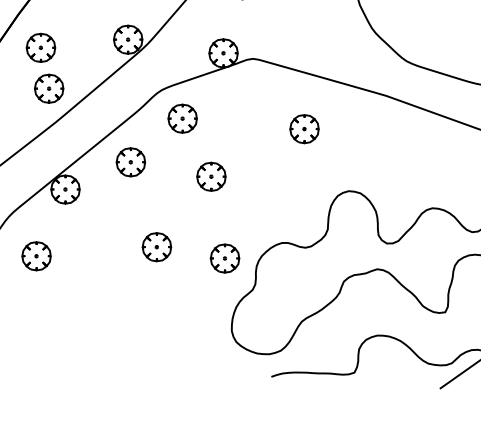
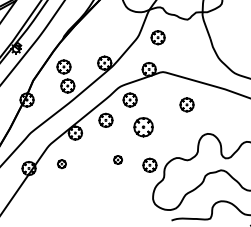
part: (211, 175) -> (143, 126), size x1.4
part: (155, 246) -> (117, 159), size x0.6
part: (35, 254) -> (61, 163), size x0.6

